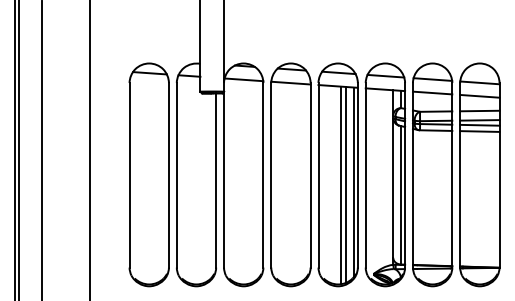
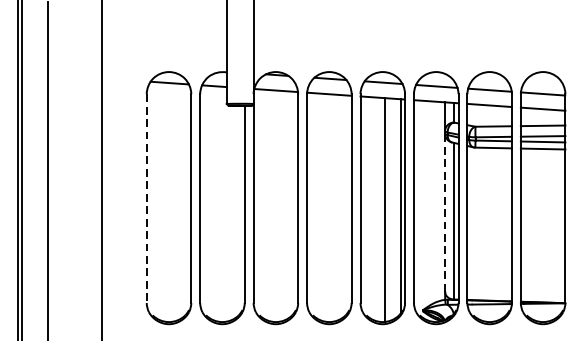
line: (129, 175) -> (146, 198), solid -> dashed
line: (346, 184) -> (392, 208), removed
line: (393, 188) -> (445, 213), solid -> dashed

